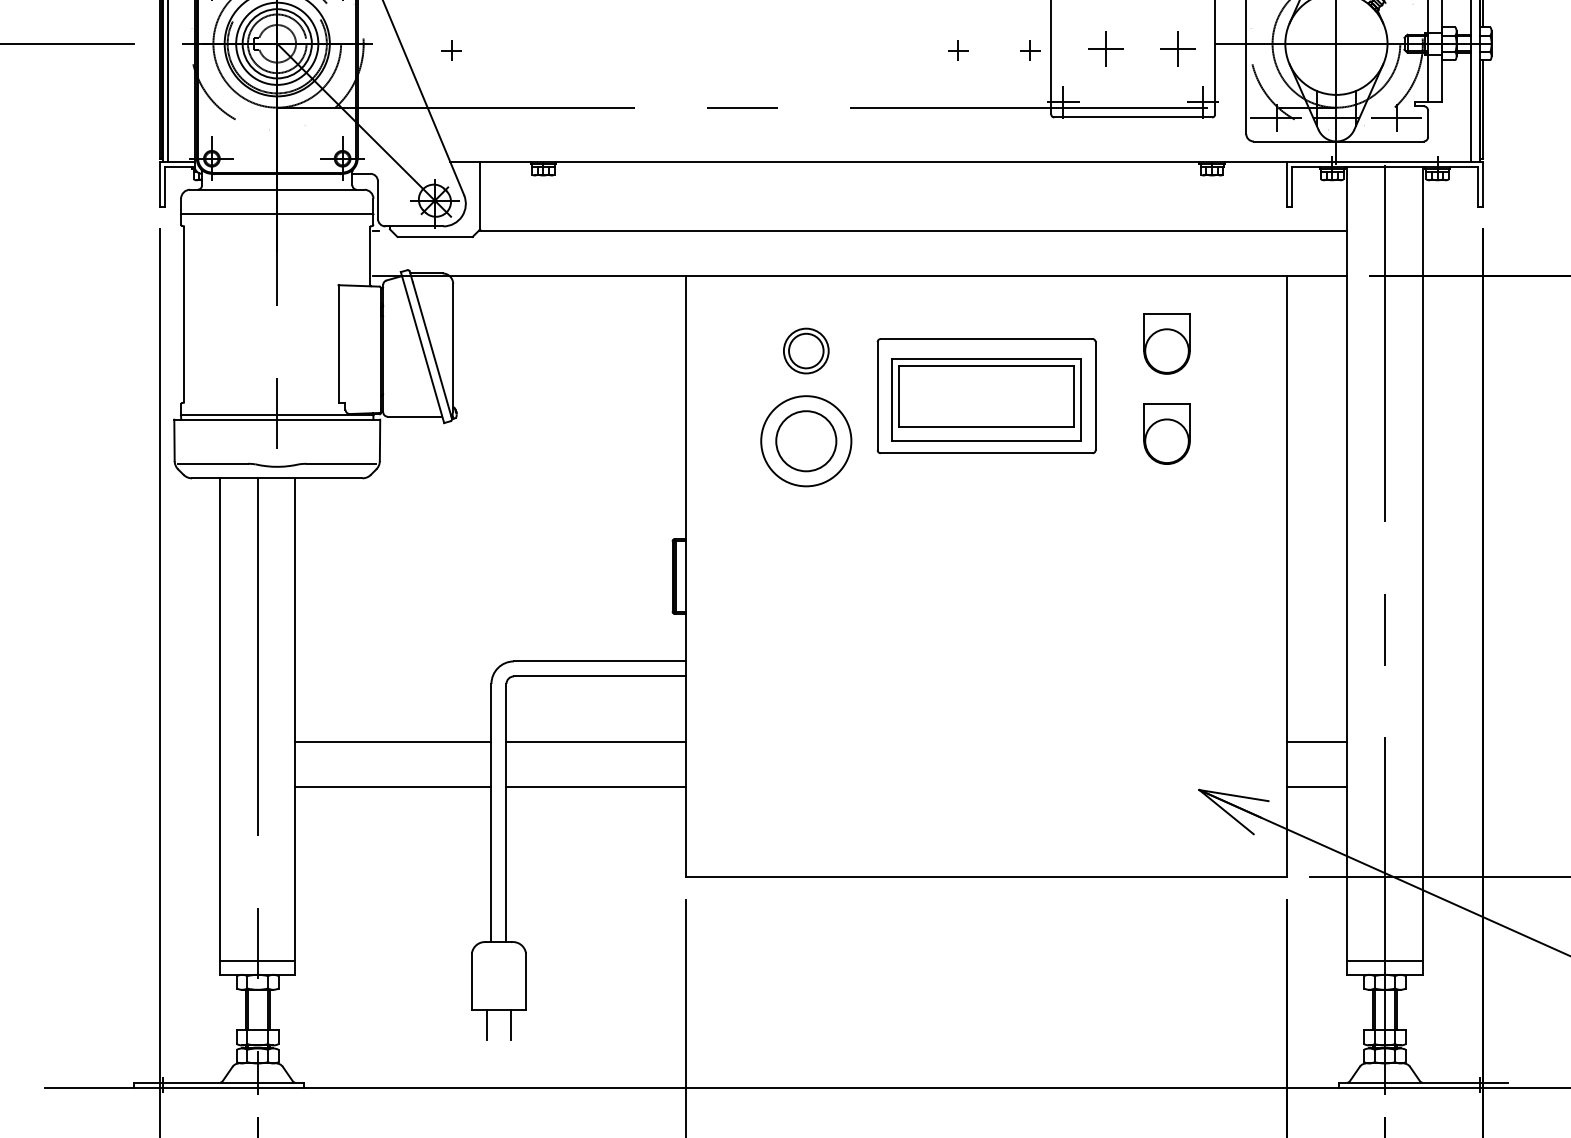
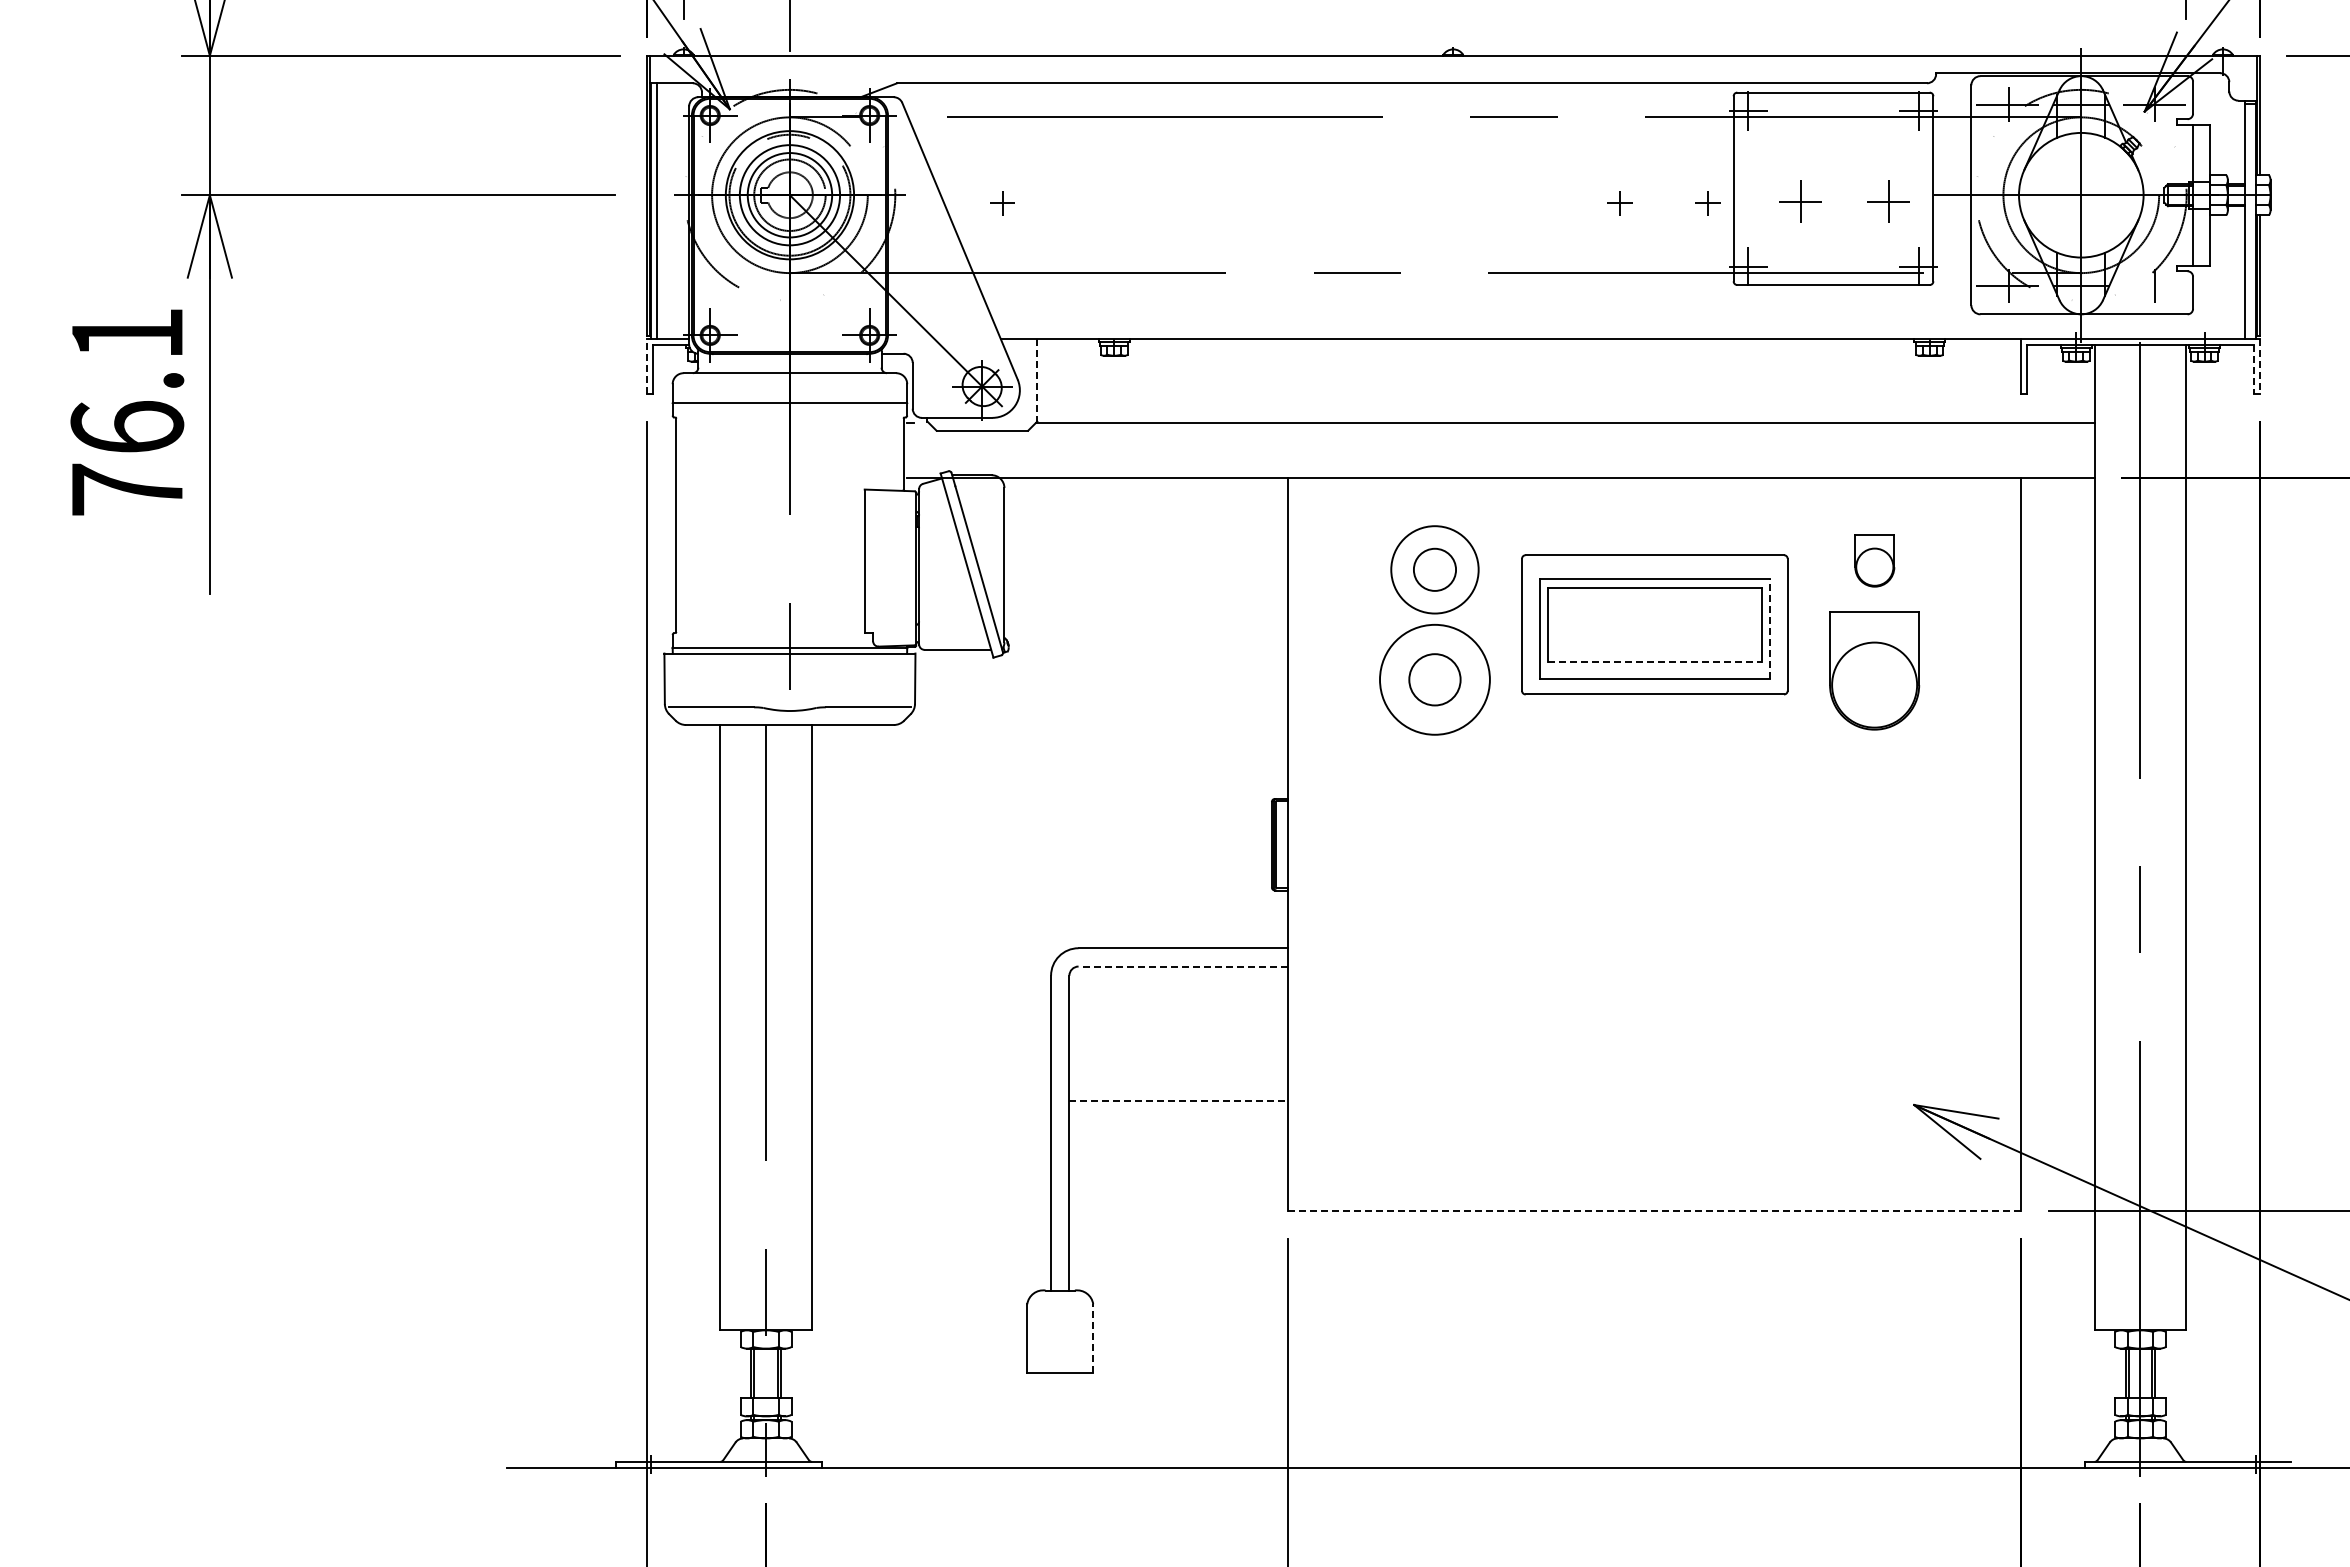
line: (1395, 117) -> (2153, 285), removed
line: (160, 184) -> (647, 366), solid -> dashed
line: (1482, 185) -> (2259, 367), solid -> dashed
line: (1477, 186) -> (2253, 369), solid -> dashed
line: (480, 195) -> (1037, 380), solid -> dashed
part: (1166, 343) -> (1874, 560), size x0.7
circle: (805, 350) -> (1434, 569), size x1.6
line: (1080, 399) -> (1769, 628), solid -> dashed
line: (986, 427) -> (1654, 662), solid -> dashed
part: (1166, 433) -> (1874, 670), size x1.6
circle: (805, 440) -> (1434, 679), size x0.7
line: (600, 676) -> (1183, 966), solid -> dashed
line: (393, 742) -> (931, 1046), removed
line: (595, 742) -> (1178, 1046), removed
line: (1316, 742) -> (2057, 1046), removed
line: (393, 787) -> (931, 1101), removed
line: (596, 787) -> (1179, 1101), solid -> dashed
line: (1316, 787) -> (2057, 1101), removed
line: (986, 877) -> (1654, 1211), solid -> dashed
line: (257, 961) -> (765, 1313), removed
line: (1384, 961) -> (2140, 1313), removed
line: (526, 981) -> (1093, 1338), solid -> dashed
line: (486, 1024) -> (1045, 1390), removed
line: (510, 1024) -> (1074, 1390), removed

